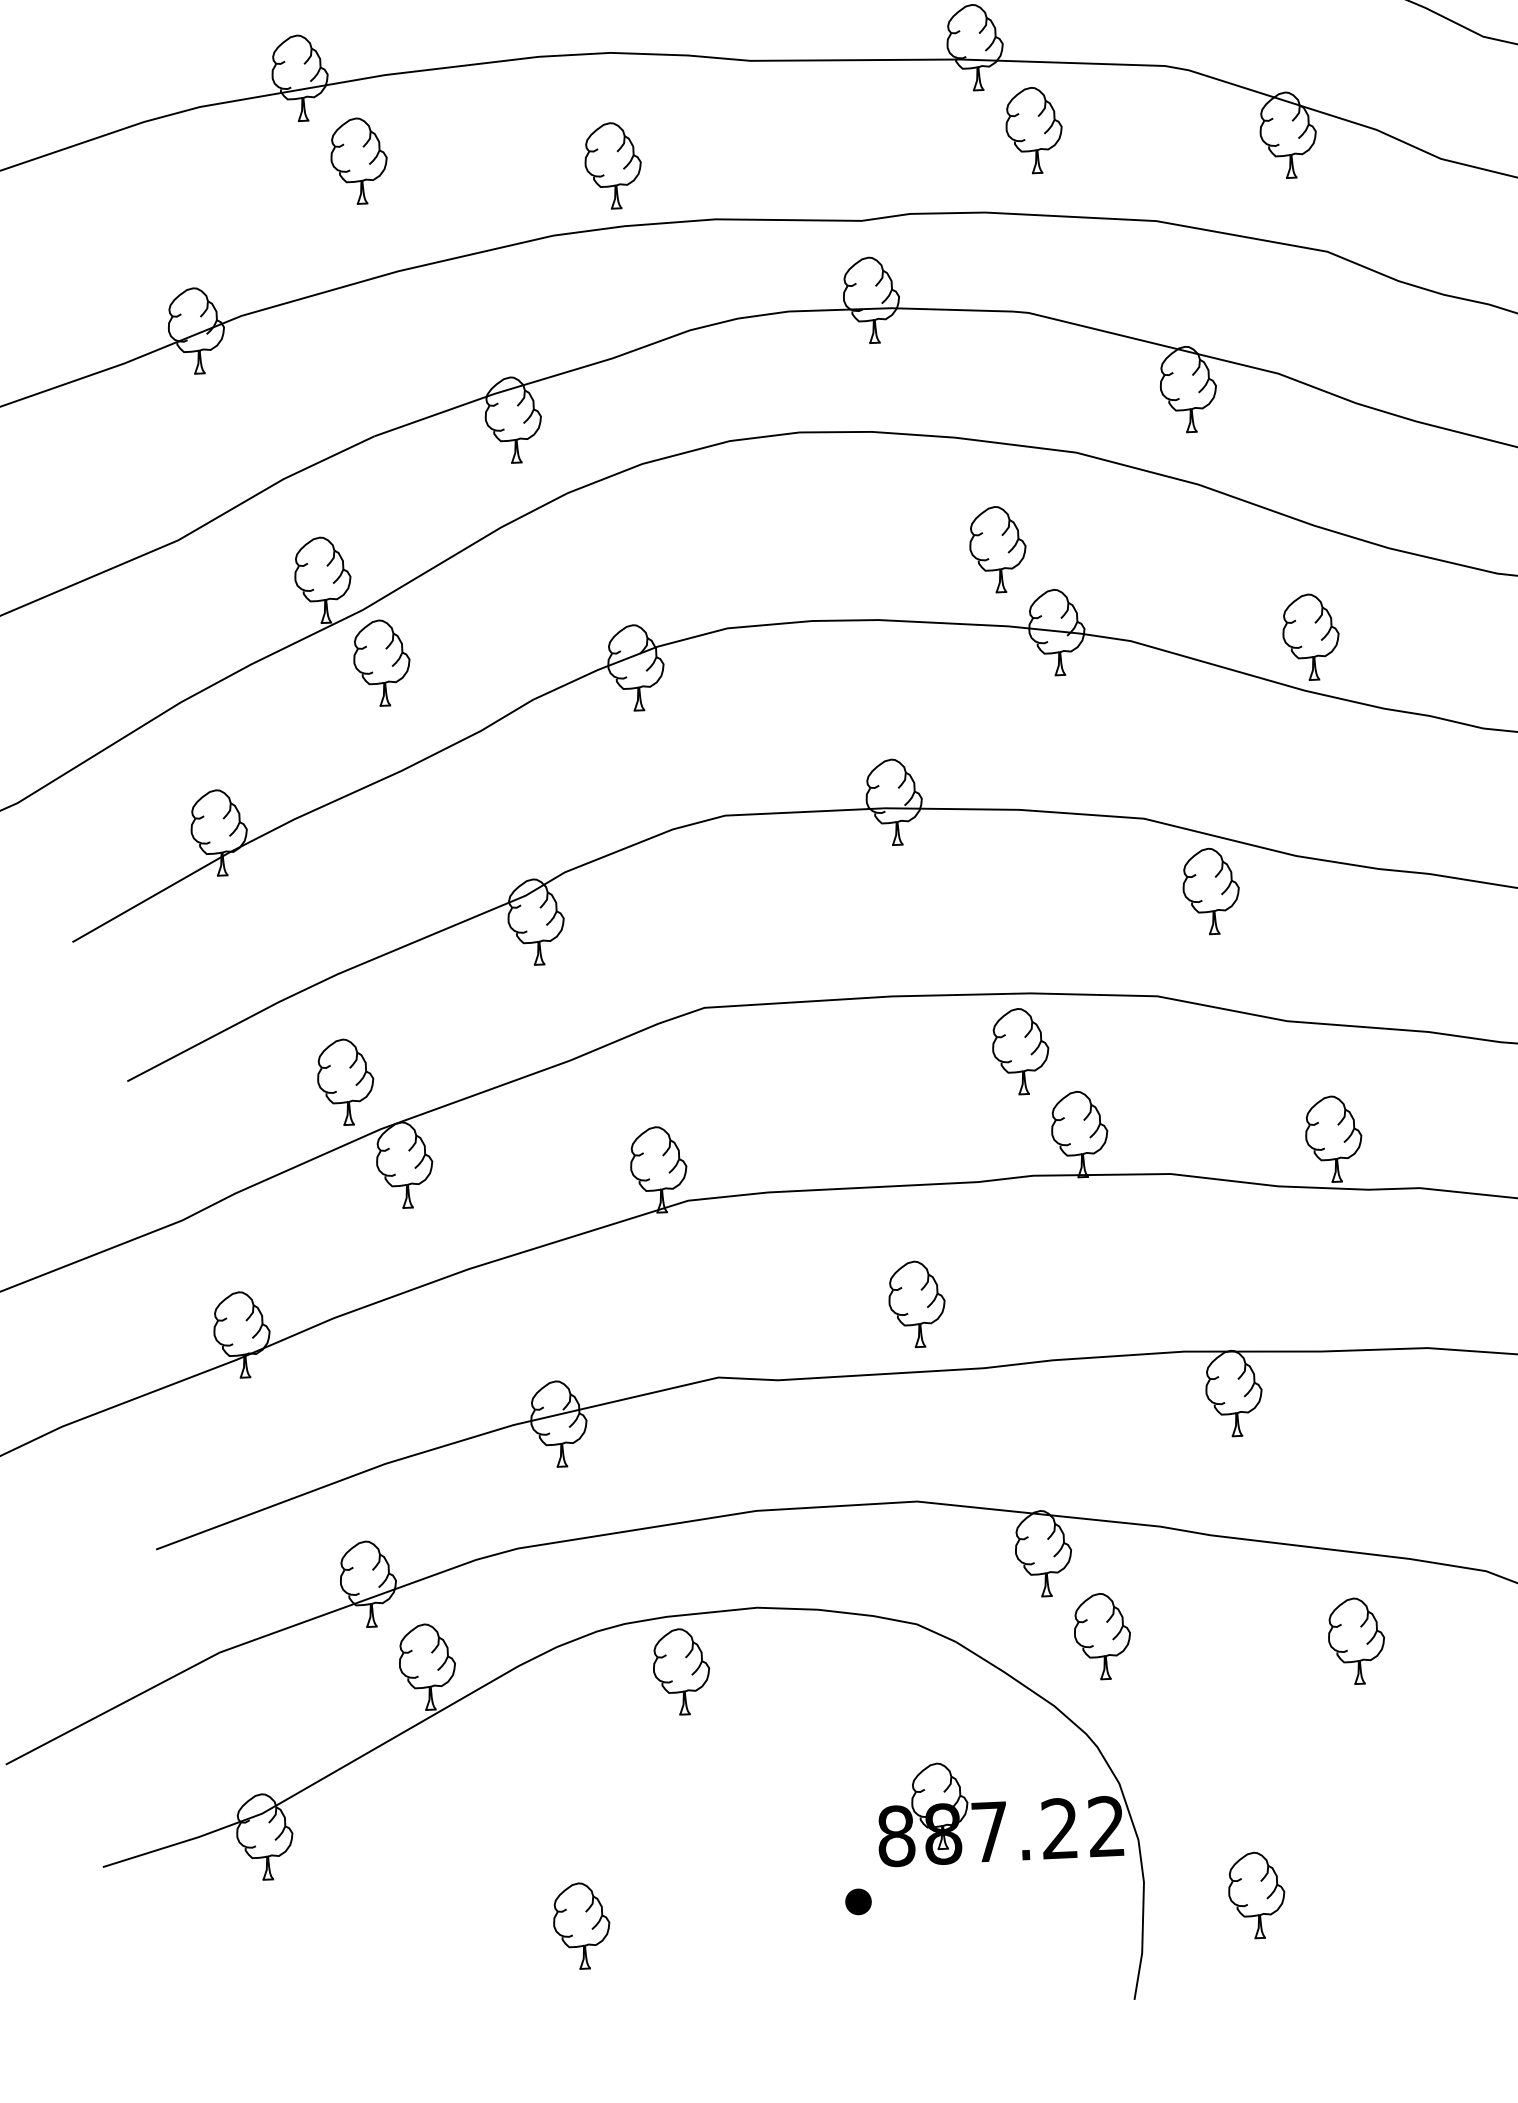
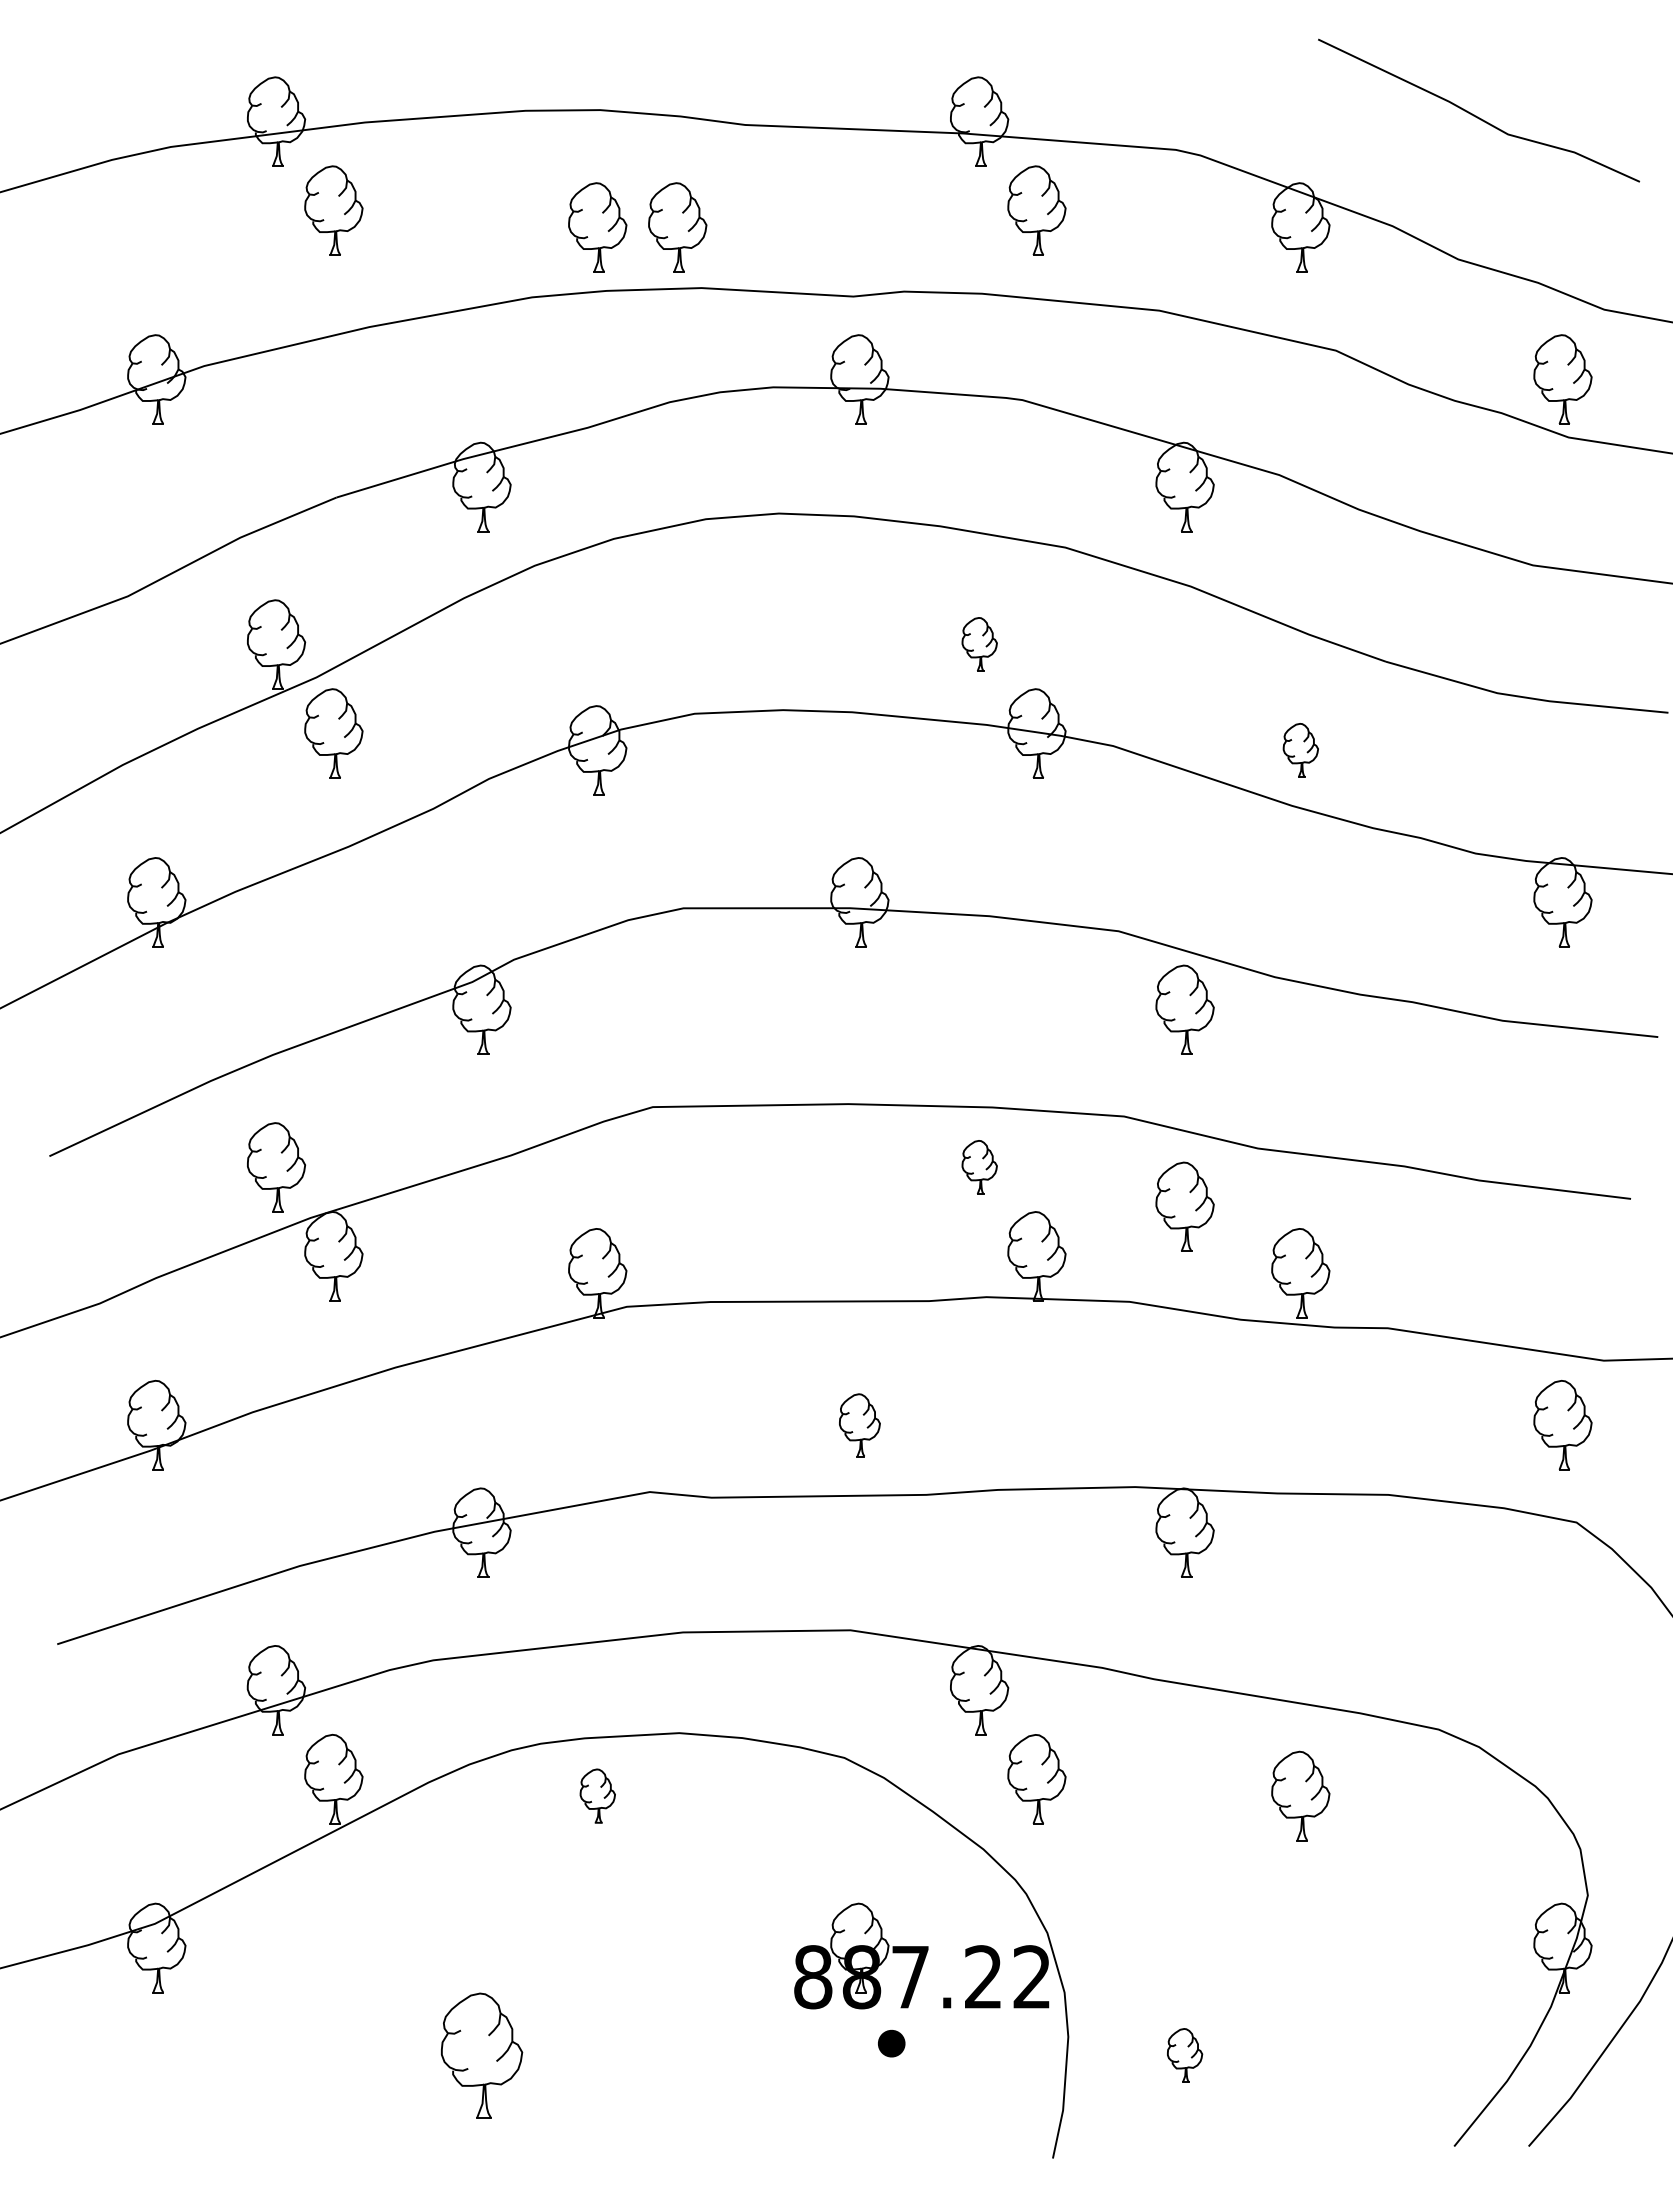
part: (689, 162) -> (677, 227), added
part: (997, 549) -> (979, 644), size x0.6
part: (1310, 637) -> (1300, 750), size x0.6
part: (1020, 1051) -> (979, 1167), size x0.6
part: (1219, 1080) -> (1184, 1206), added
part: (916, 1304) -> (859, 1425), size x0.7
part: (681, 1671) -> (597, 1795), size x0.6
part: (1256, 1895) -> (1184, 2055), size x0.6
part: (858, 1901) -> (891, 2043), moved
part: (581, 1925) -> (481, 2055), size x1.4

